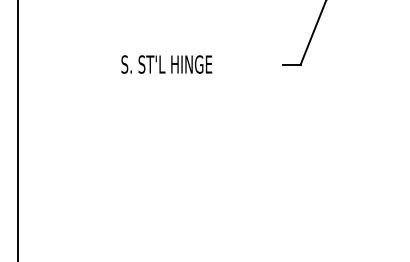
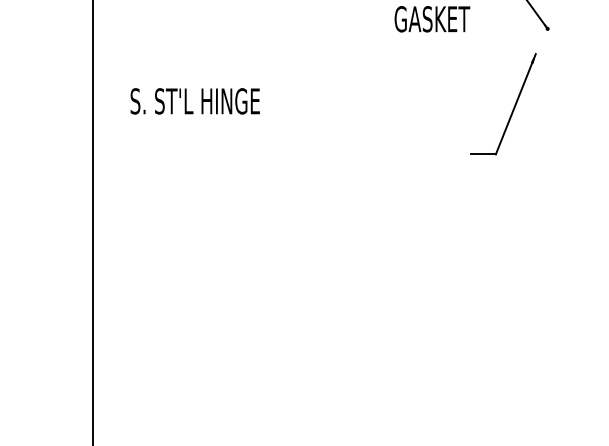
text: (166, 64) -> (194, 101), moved

